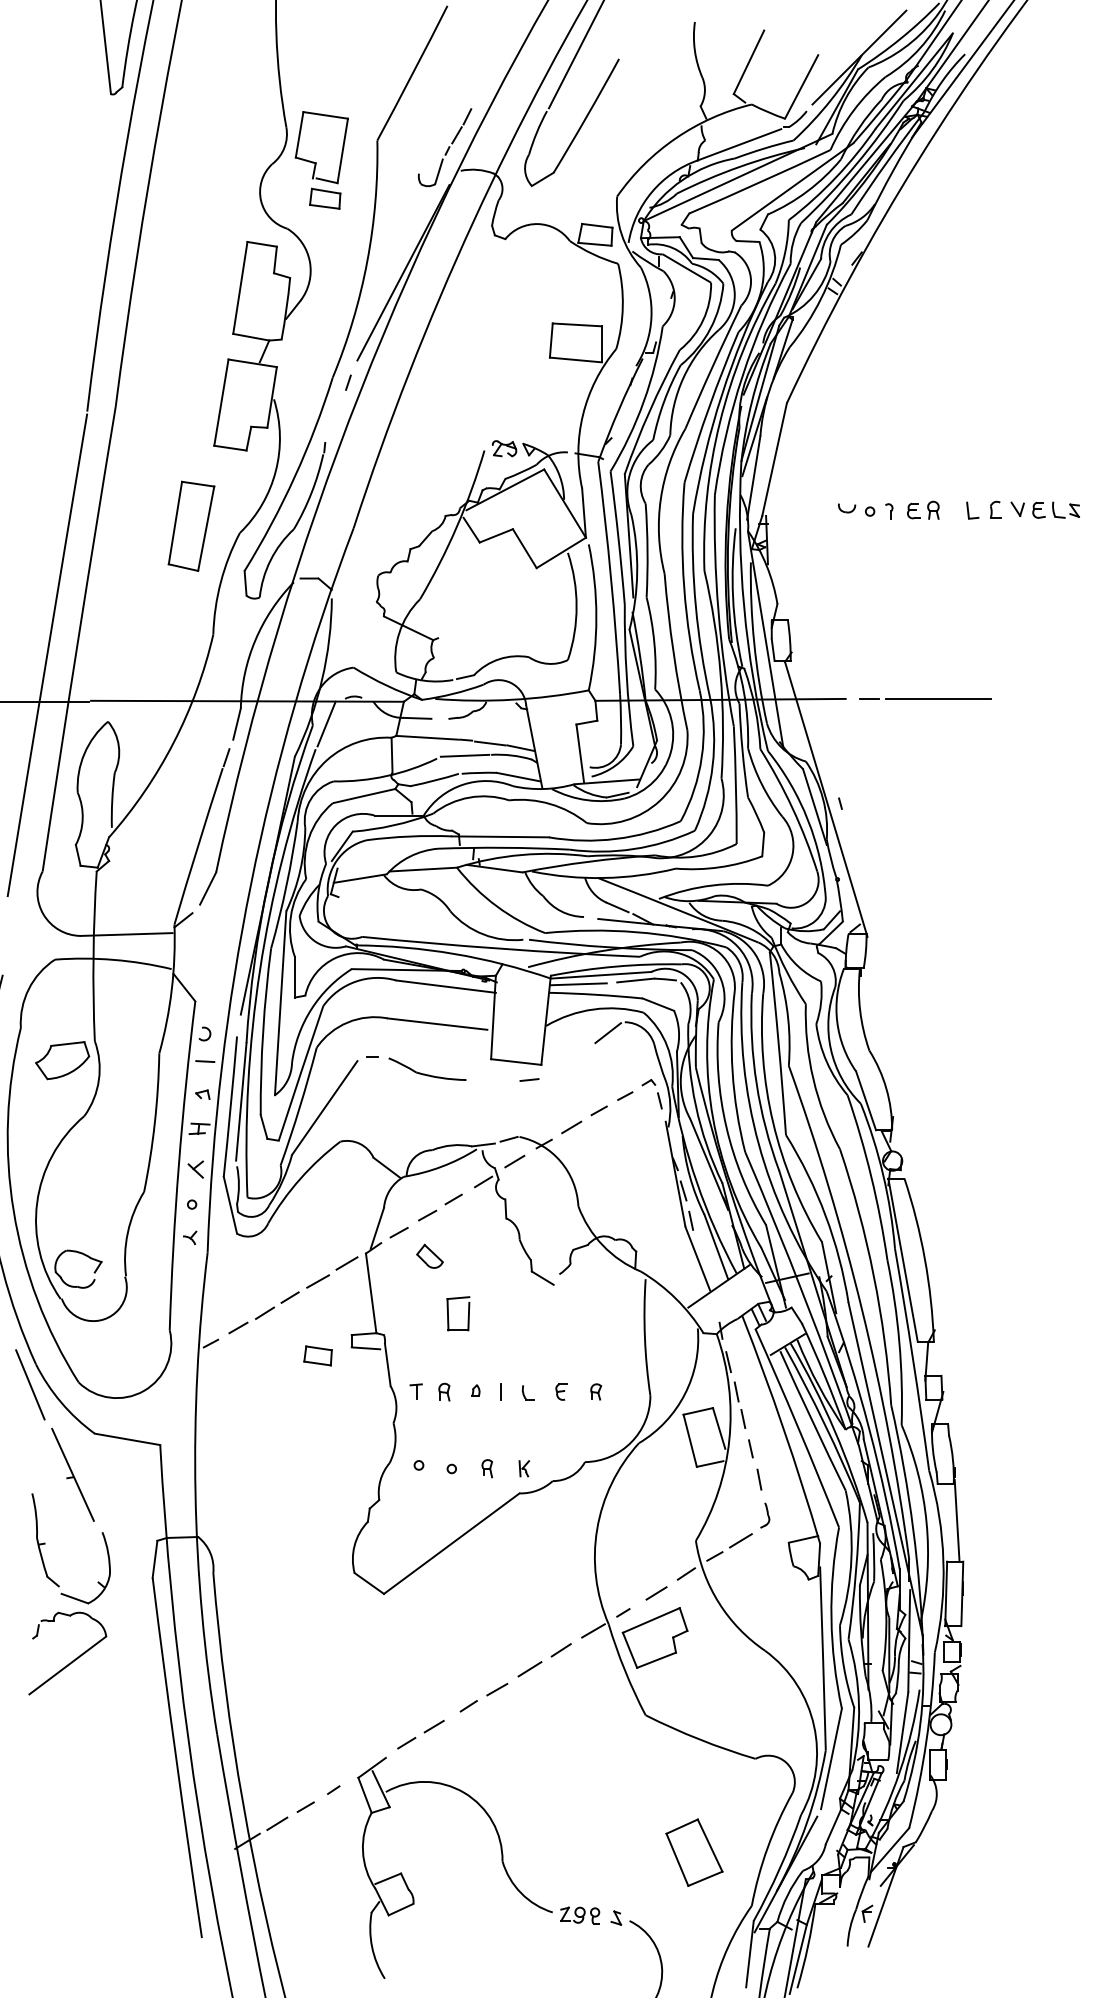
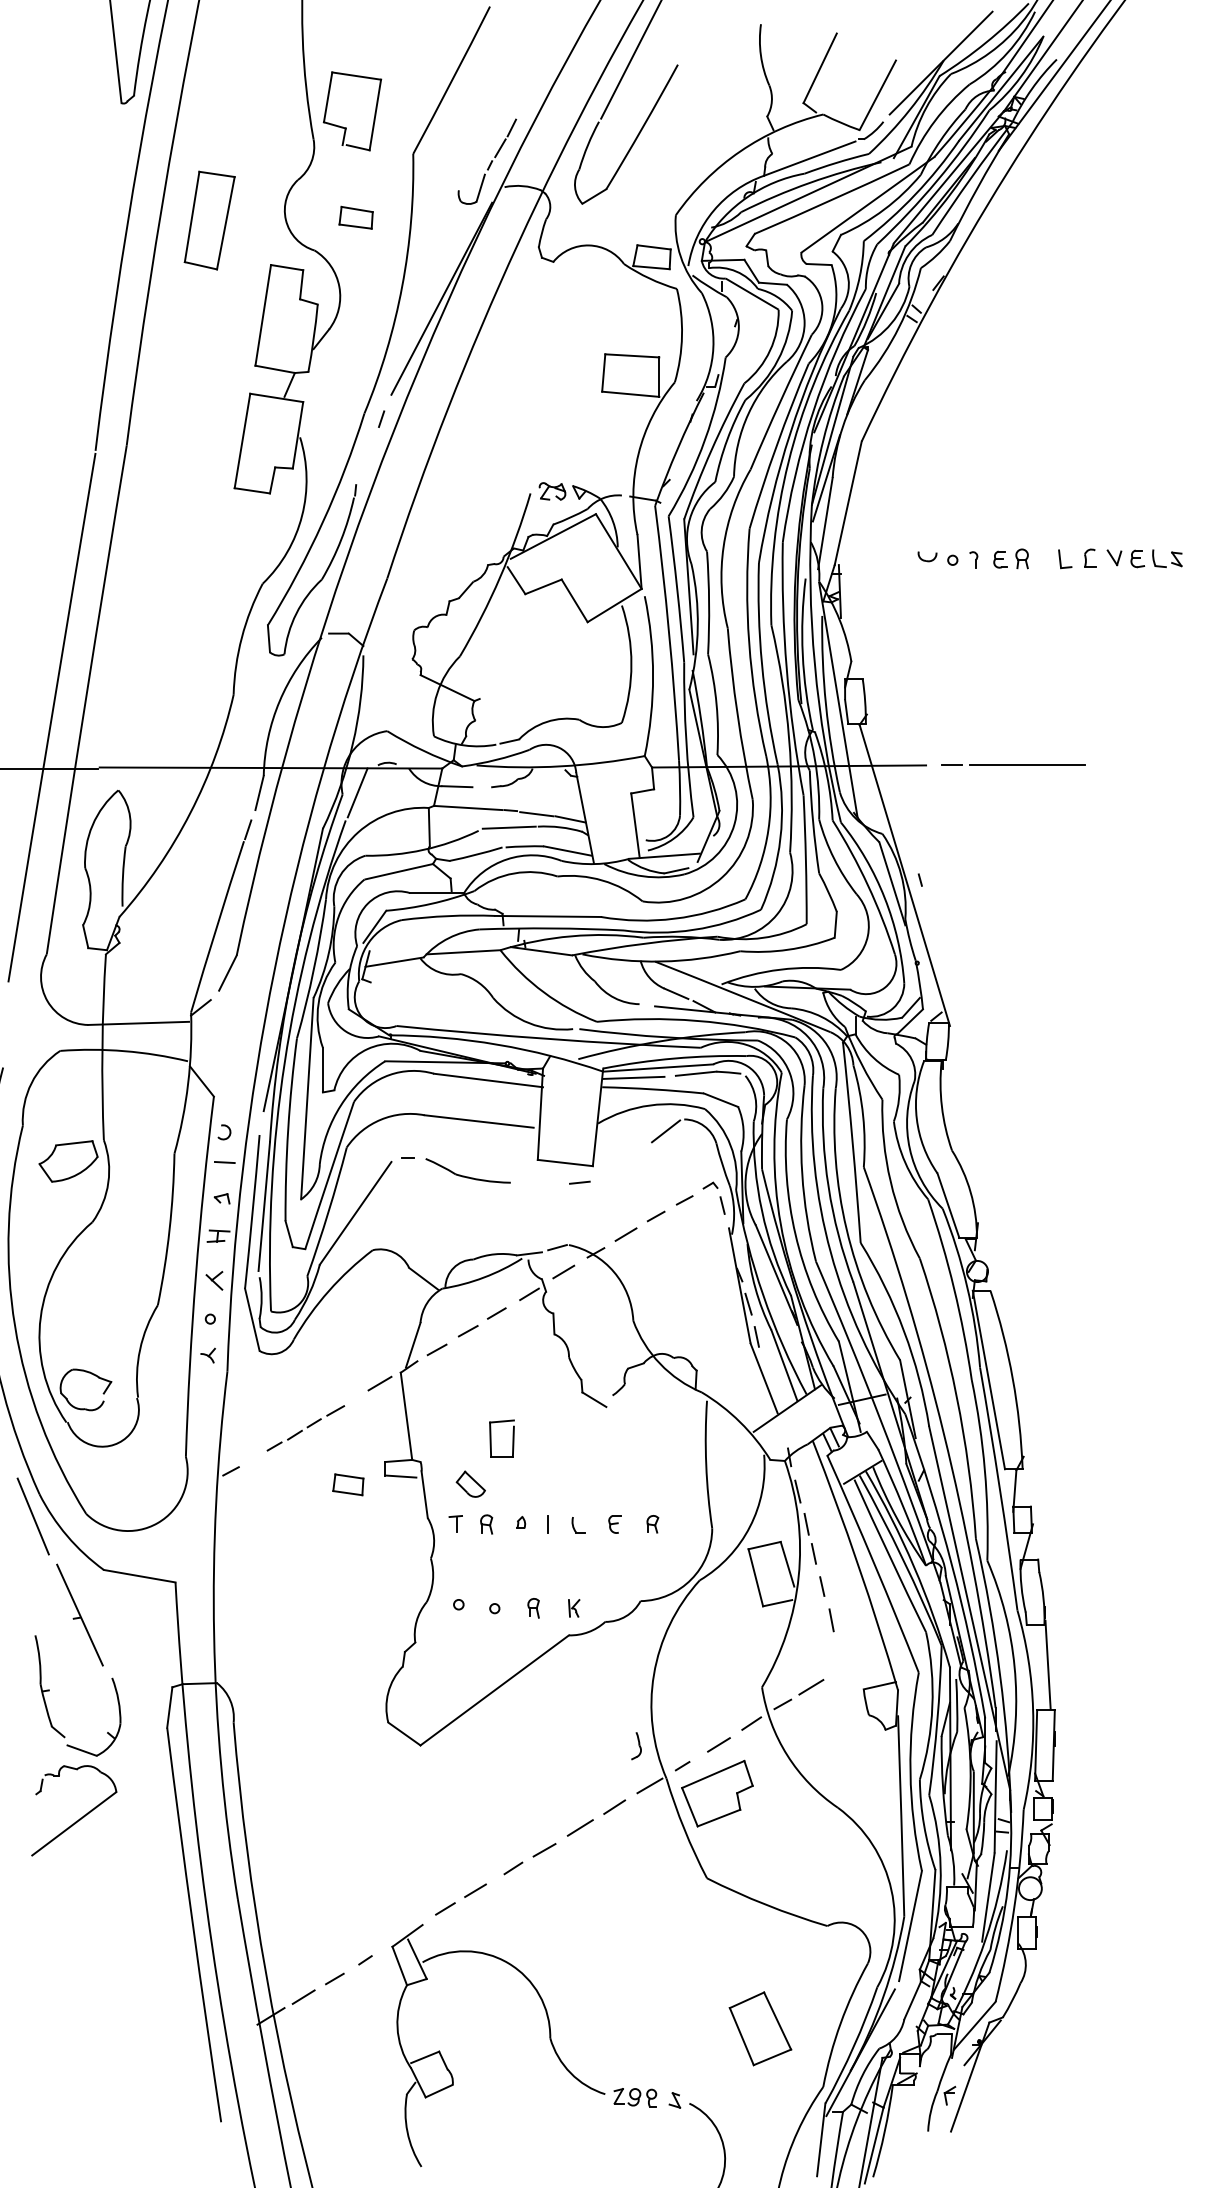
part: (316, 162) -> (346, 127), moved
part: (191, 525) -> (209, 219), moved
part: (429, 1255) -> (470, 1483), moved
part: (279, 1304) -> (306, 1428), size x0.7
part: (765, 1515) -> (636, 1746), moved

